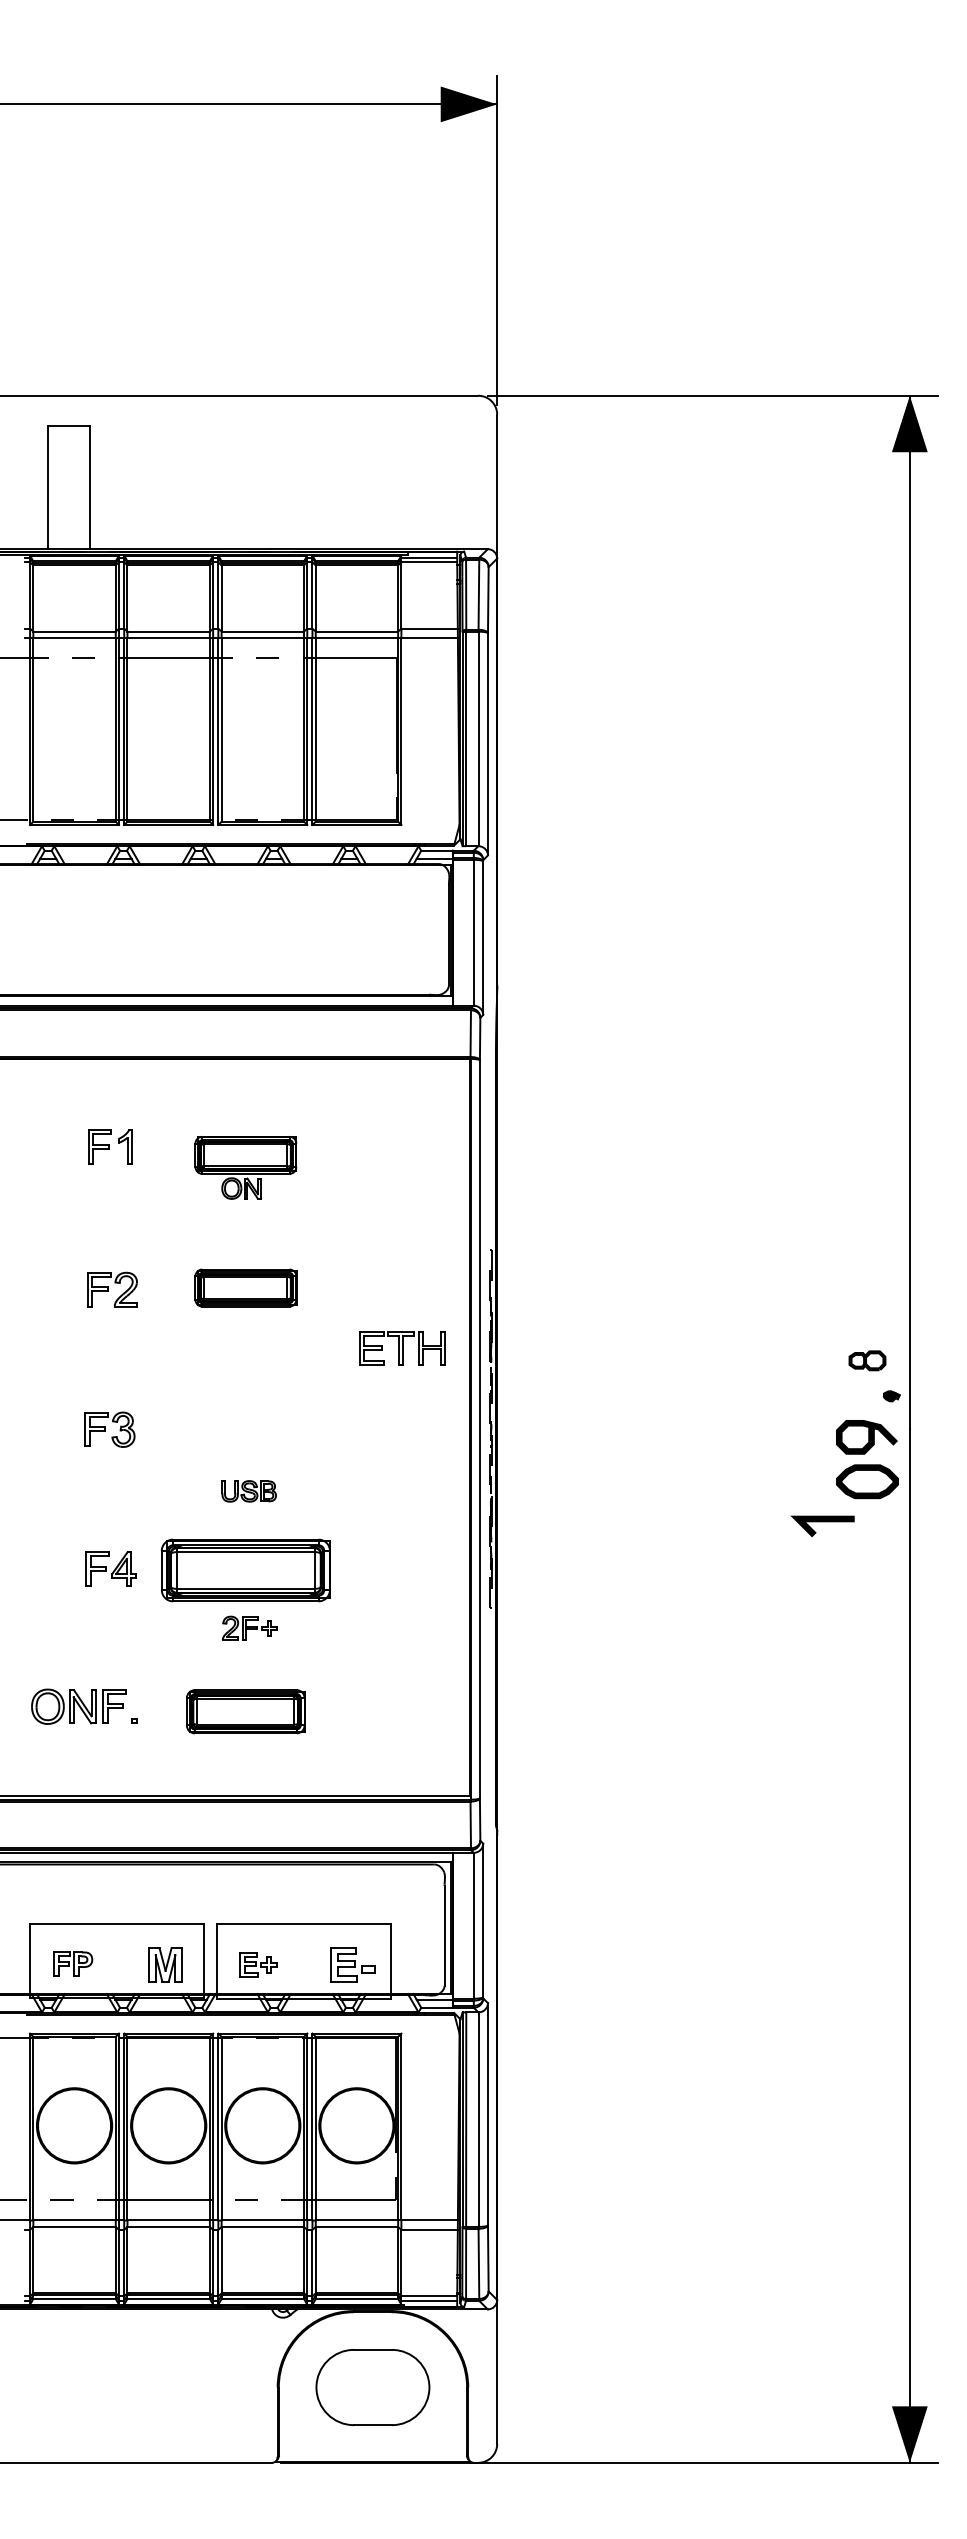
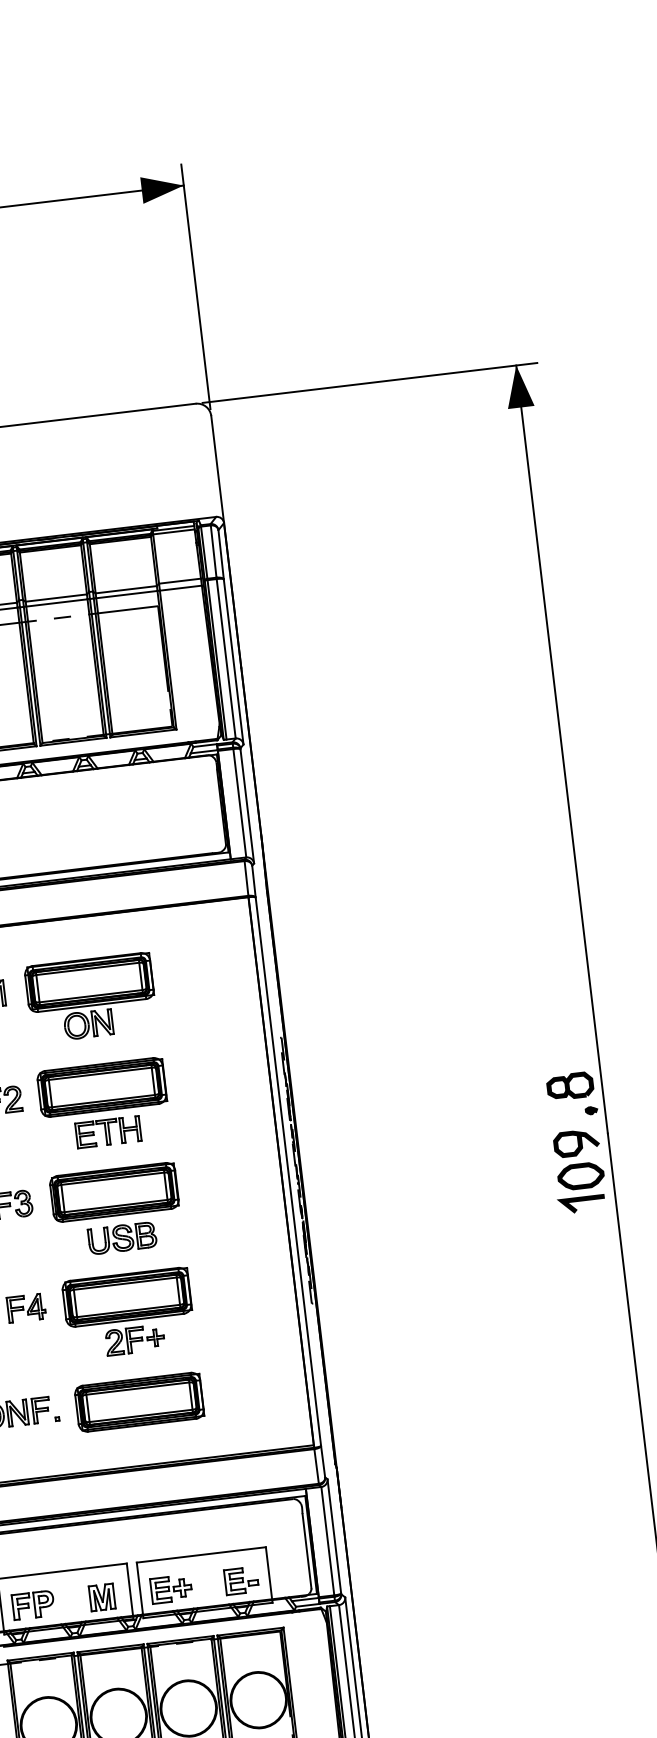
part: (245, 1167) -> (90, 997), size x1.67
part: (245, 1287) -> (101, 1087), size x1.67
part: (402, 1348) -> (108, 1132), moved
part: (867, 1360) -> (570, 1086), size x1.67
part: (245, 1428) -> (114, 1191), added
part: (248, 1491) -> (121, 1238), size x1.67
line: (822, 1522) -> (581, 1201), moved
part: (249, 1627) -> (134, 1339), size x1.43
part: (245, 1711) -> (139, 1402), size x1.43
part: (73, 1963) -> (33, 1604), size x1.43
part: (258, 1964) -> (171, 1589), size x1.43

